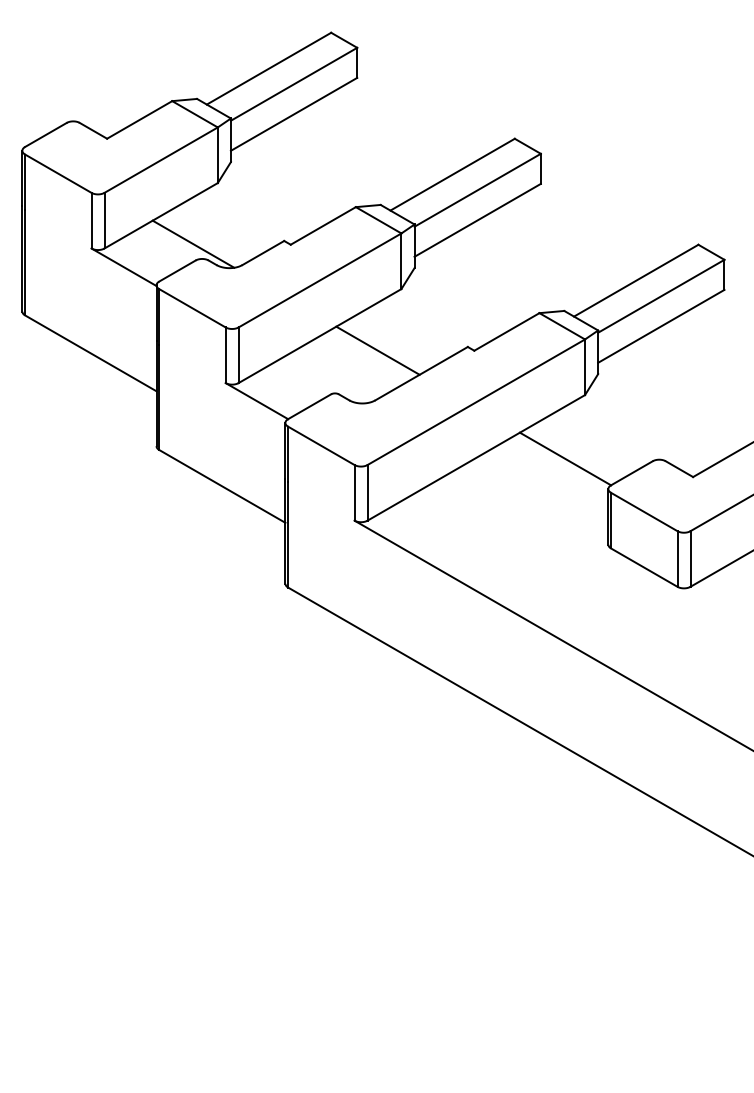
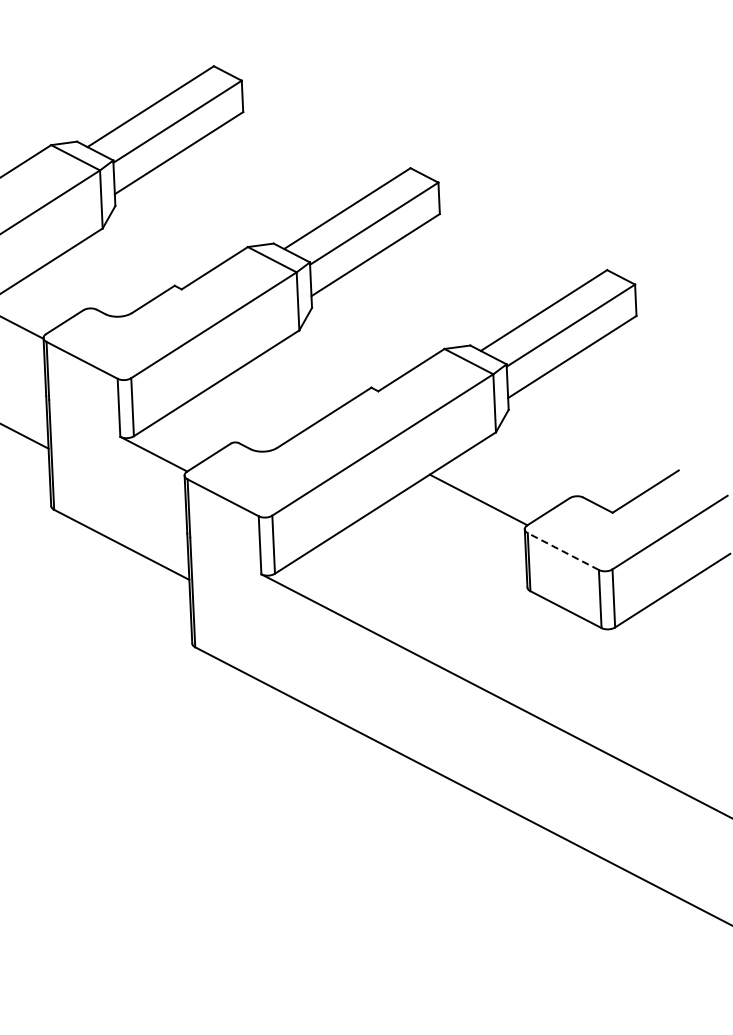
line: (193, 243) -> (80, 292), removed
line: (377, 350) -> (277, 395), removed
line: (643, 511) -> (562, 551), solid -> dashed

